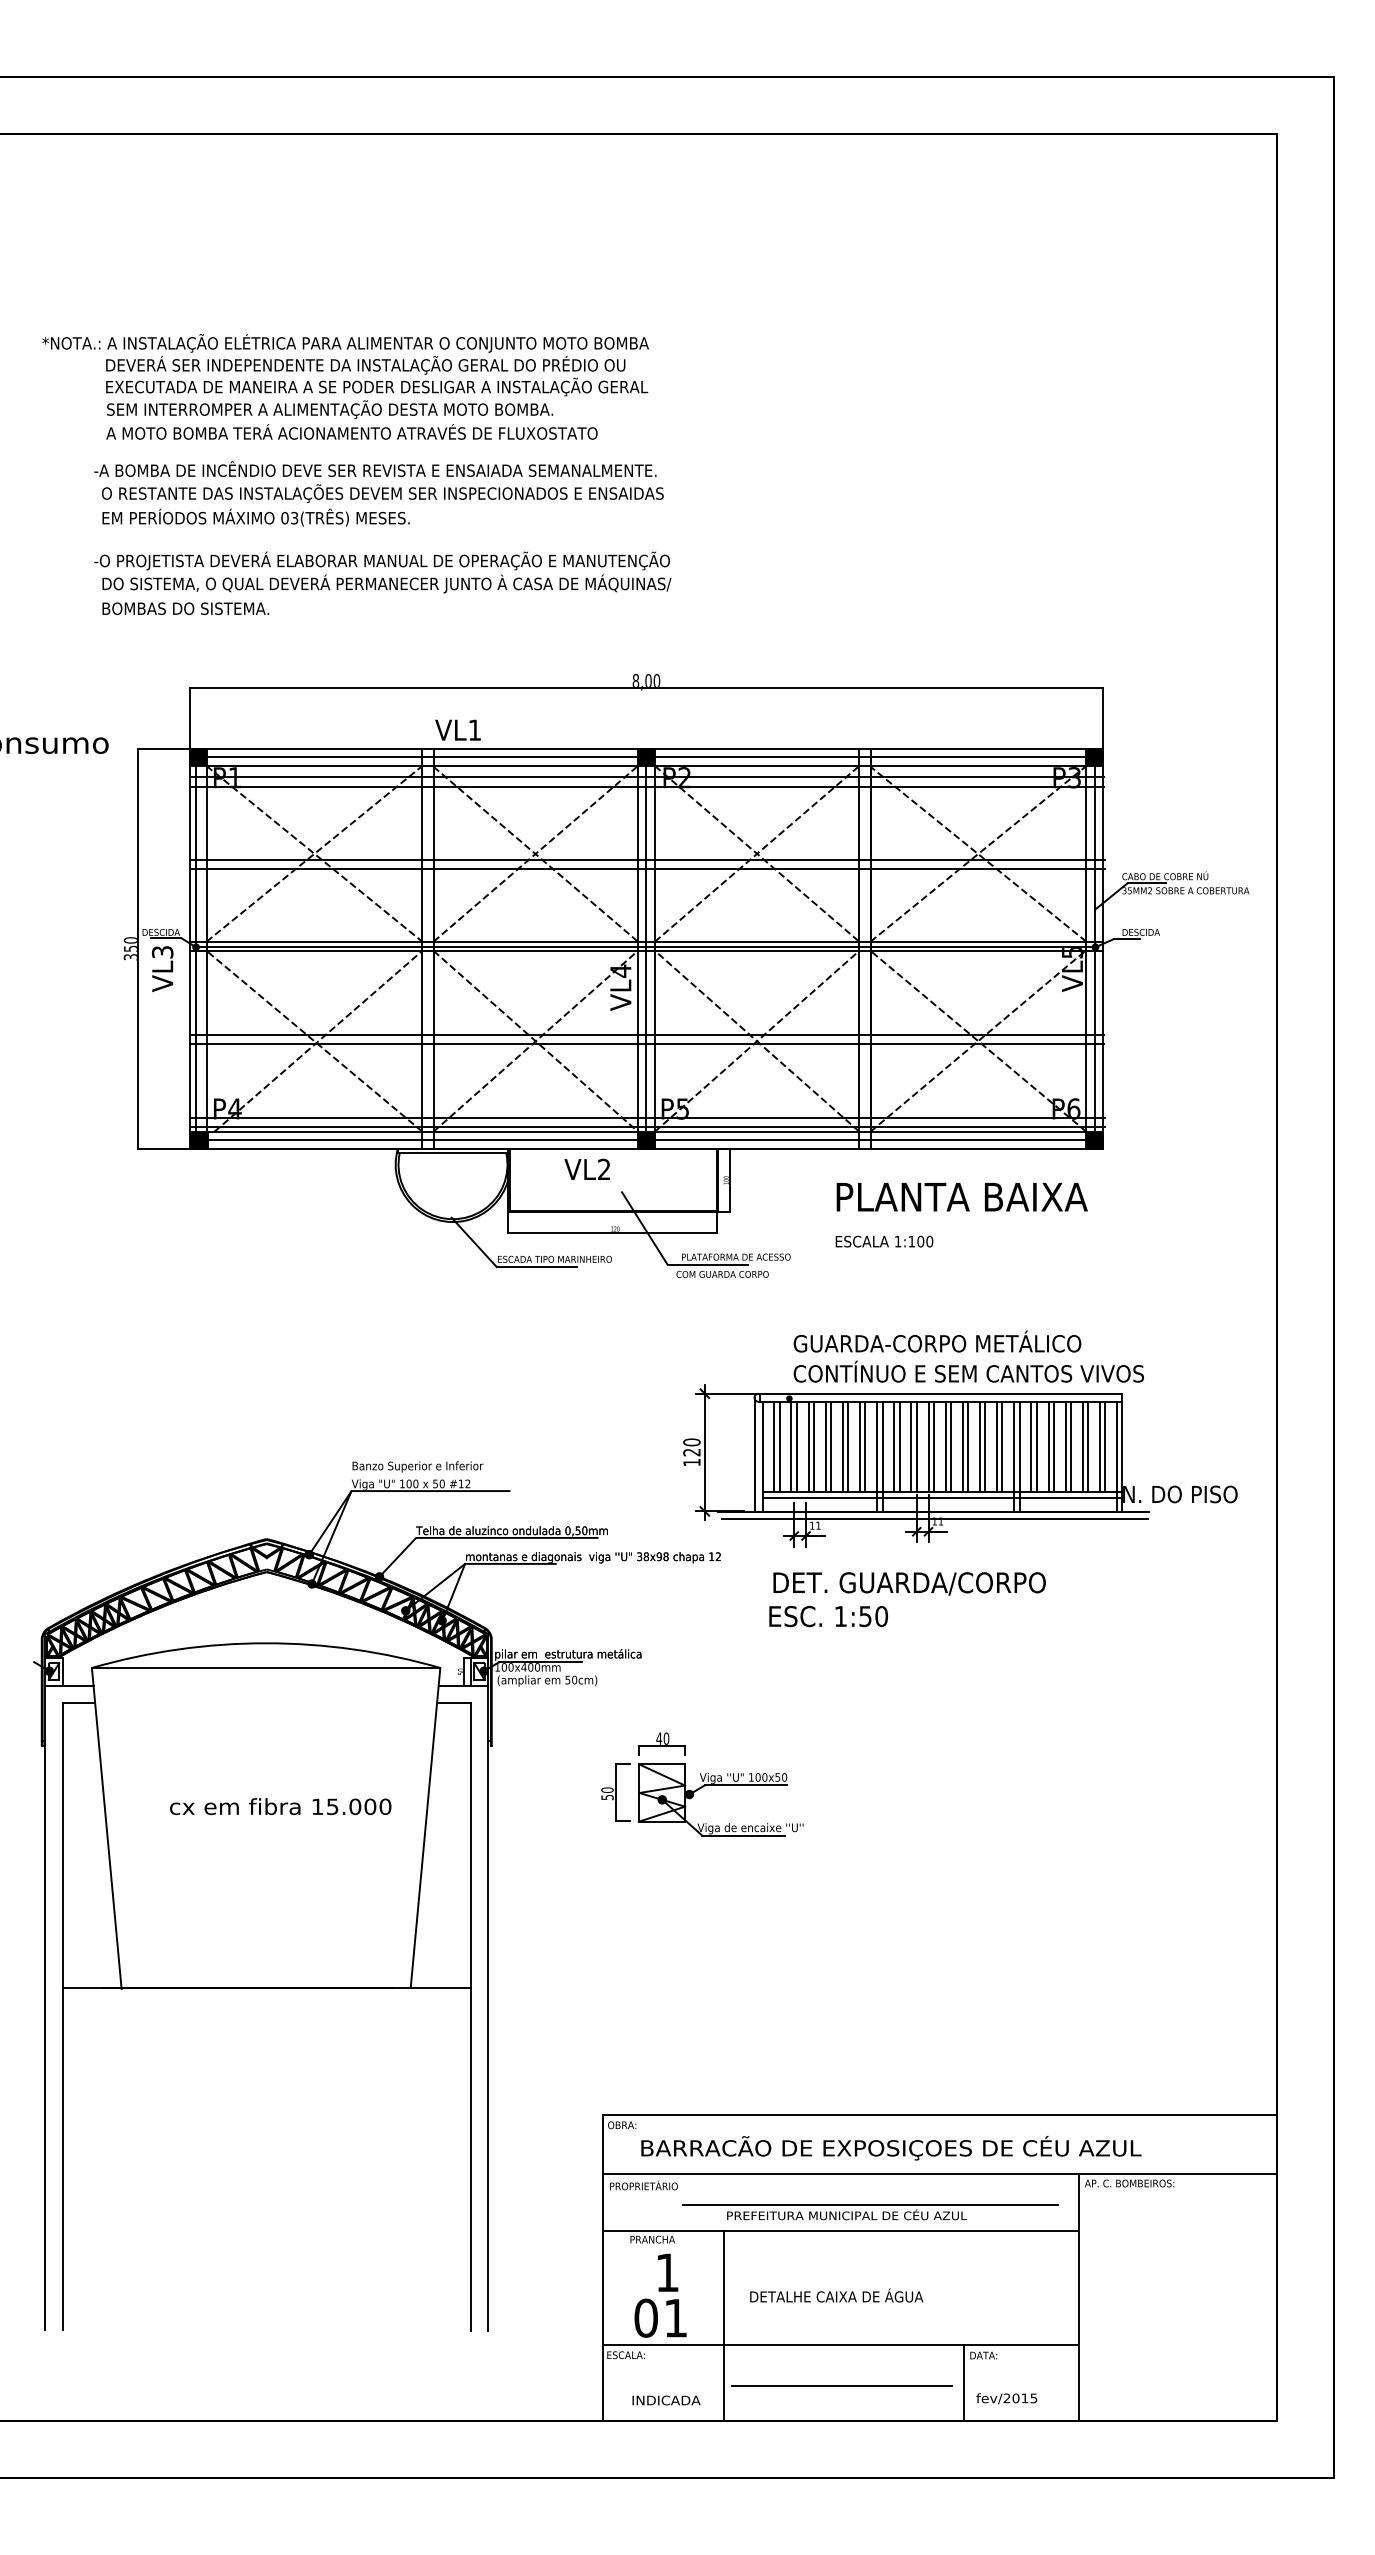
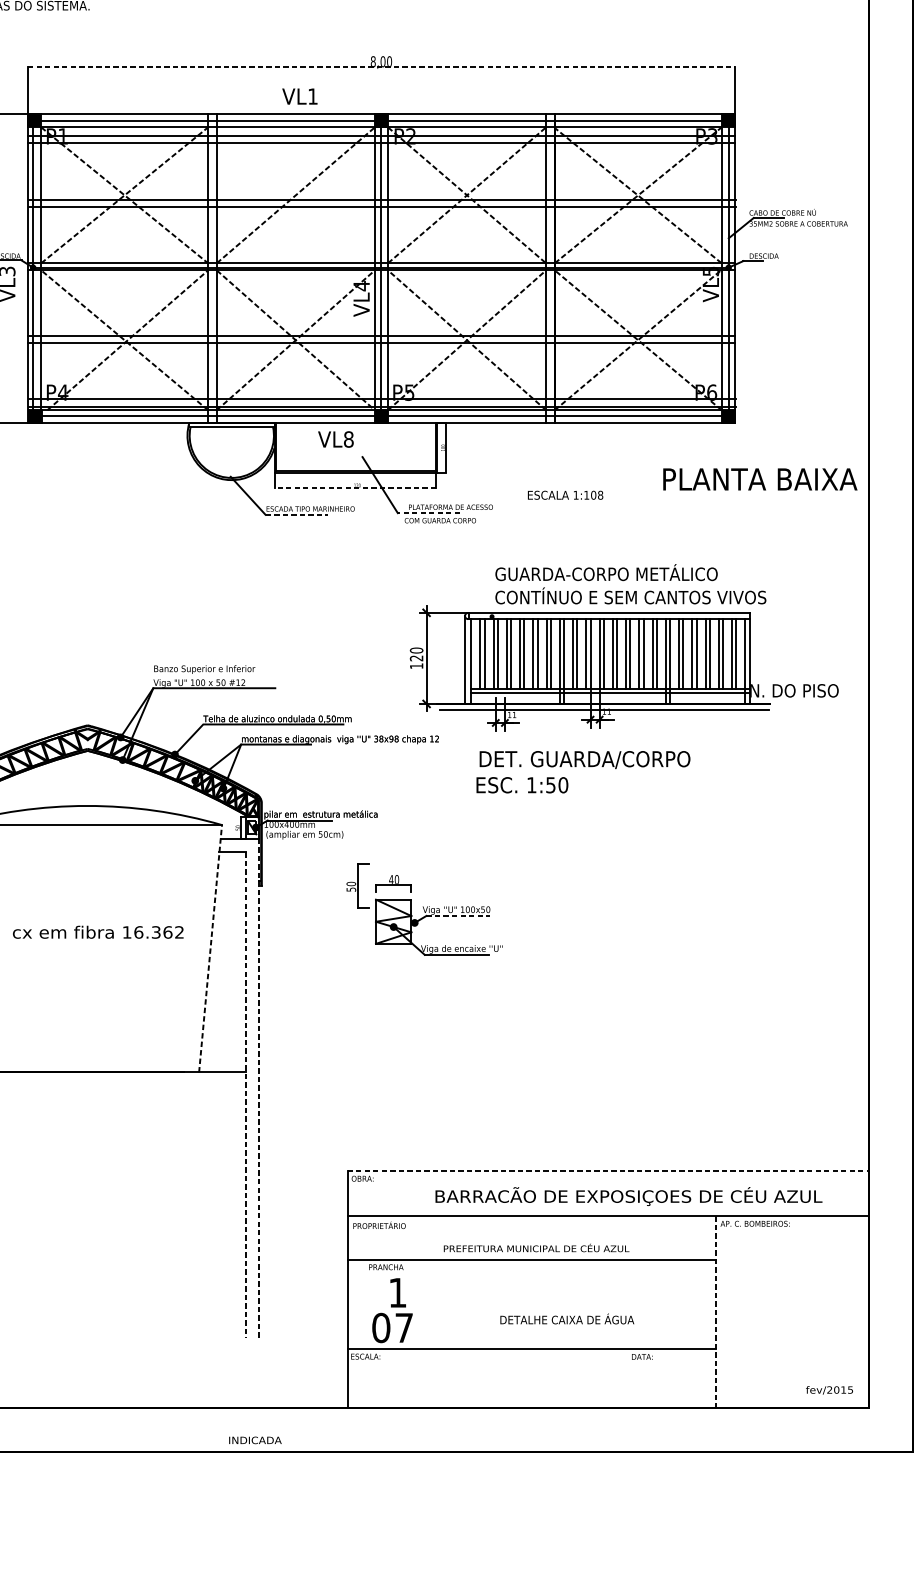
line: (646, 688) -> (381, 67), solid -> dashed
text: (457, 729) -> (299, 96), moved
line: (535, 853) -> (295, 195), removed
text: (604, 1169) -> (349, 439), VL2 -> VL8
text: (961, 1197) -> (759, 479), moved
line: (612, 1232) -> (355, 488), solid -> dashed
text: (929, 1241) -> (600, 495), 1:100 -> 1:108
line: (707, 1264) -> (428, 512), solid -> dashed
line: (537, 1266) -> (297, 514), solid -> dashed
line: (746, 1785) -> (458, 915), solid -> dashed
part: (615, 1792) -> (357, 885), moved
text: (359, 1806) -> (159, 932), 15.000 -> 16.362
line: (425, 1827) -> (210, 948), solid -> dashed
line: (488, 2007) -> (259, 1087), solid -> dashed
line: (470, 2016) -> (245, 1094), solid -> dashed
line: (939, 2114) -> (608, 1170), solid -> dashed
text: (891, 2148) -> (629, 1196), moved
line: (870, 2205) -> (554, 1240), removed
text: (836, 2295) -> (567, 1318), moved
line: (1078, 2297) -> (715, 1311), solid -> dashed
text: (675, 2318) -> (403, 1328), 01 -> 07
line: (724, 2325) -> (441, 1333), removed
line: (964, 2383) -> (627, 1378), removed
line: (842, 2386) -> (533, 1380), removed
text: (1006, 2398) -> (829, 1390), moved
text: (666, 2400) -> (255, 1440), moved

